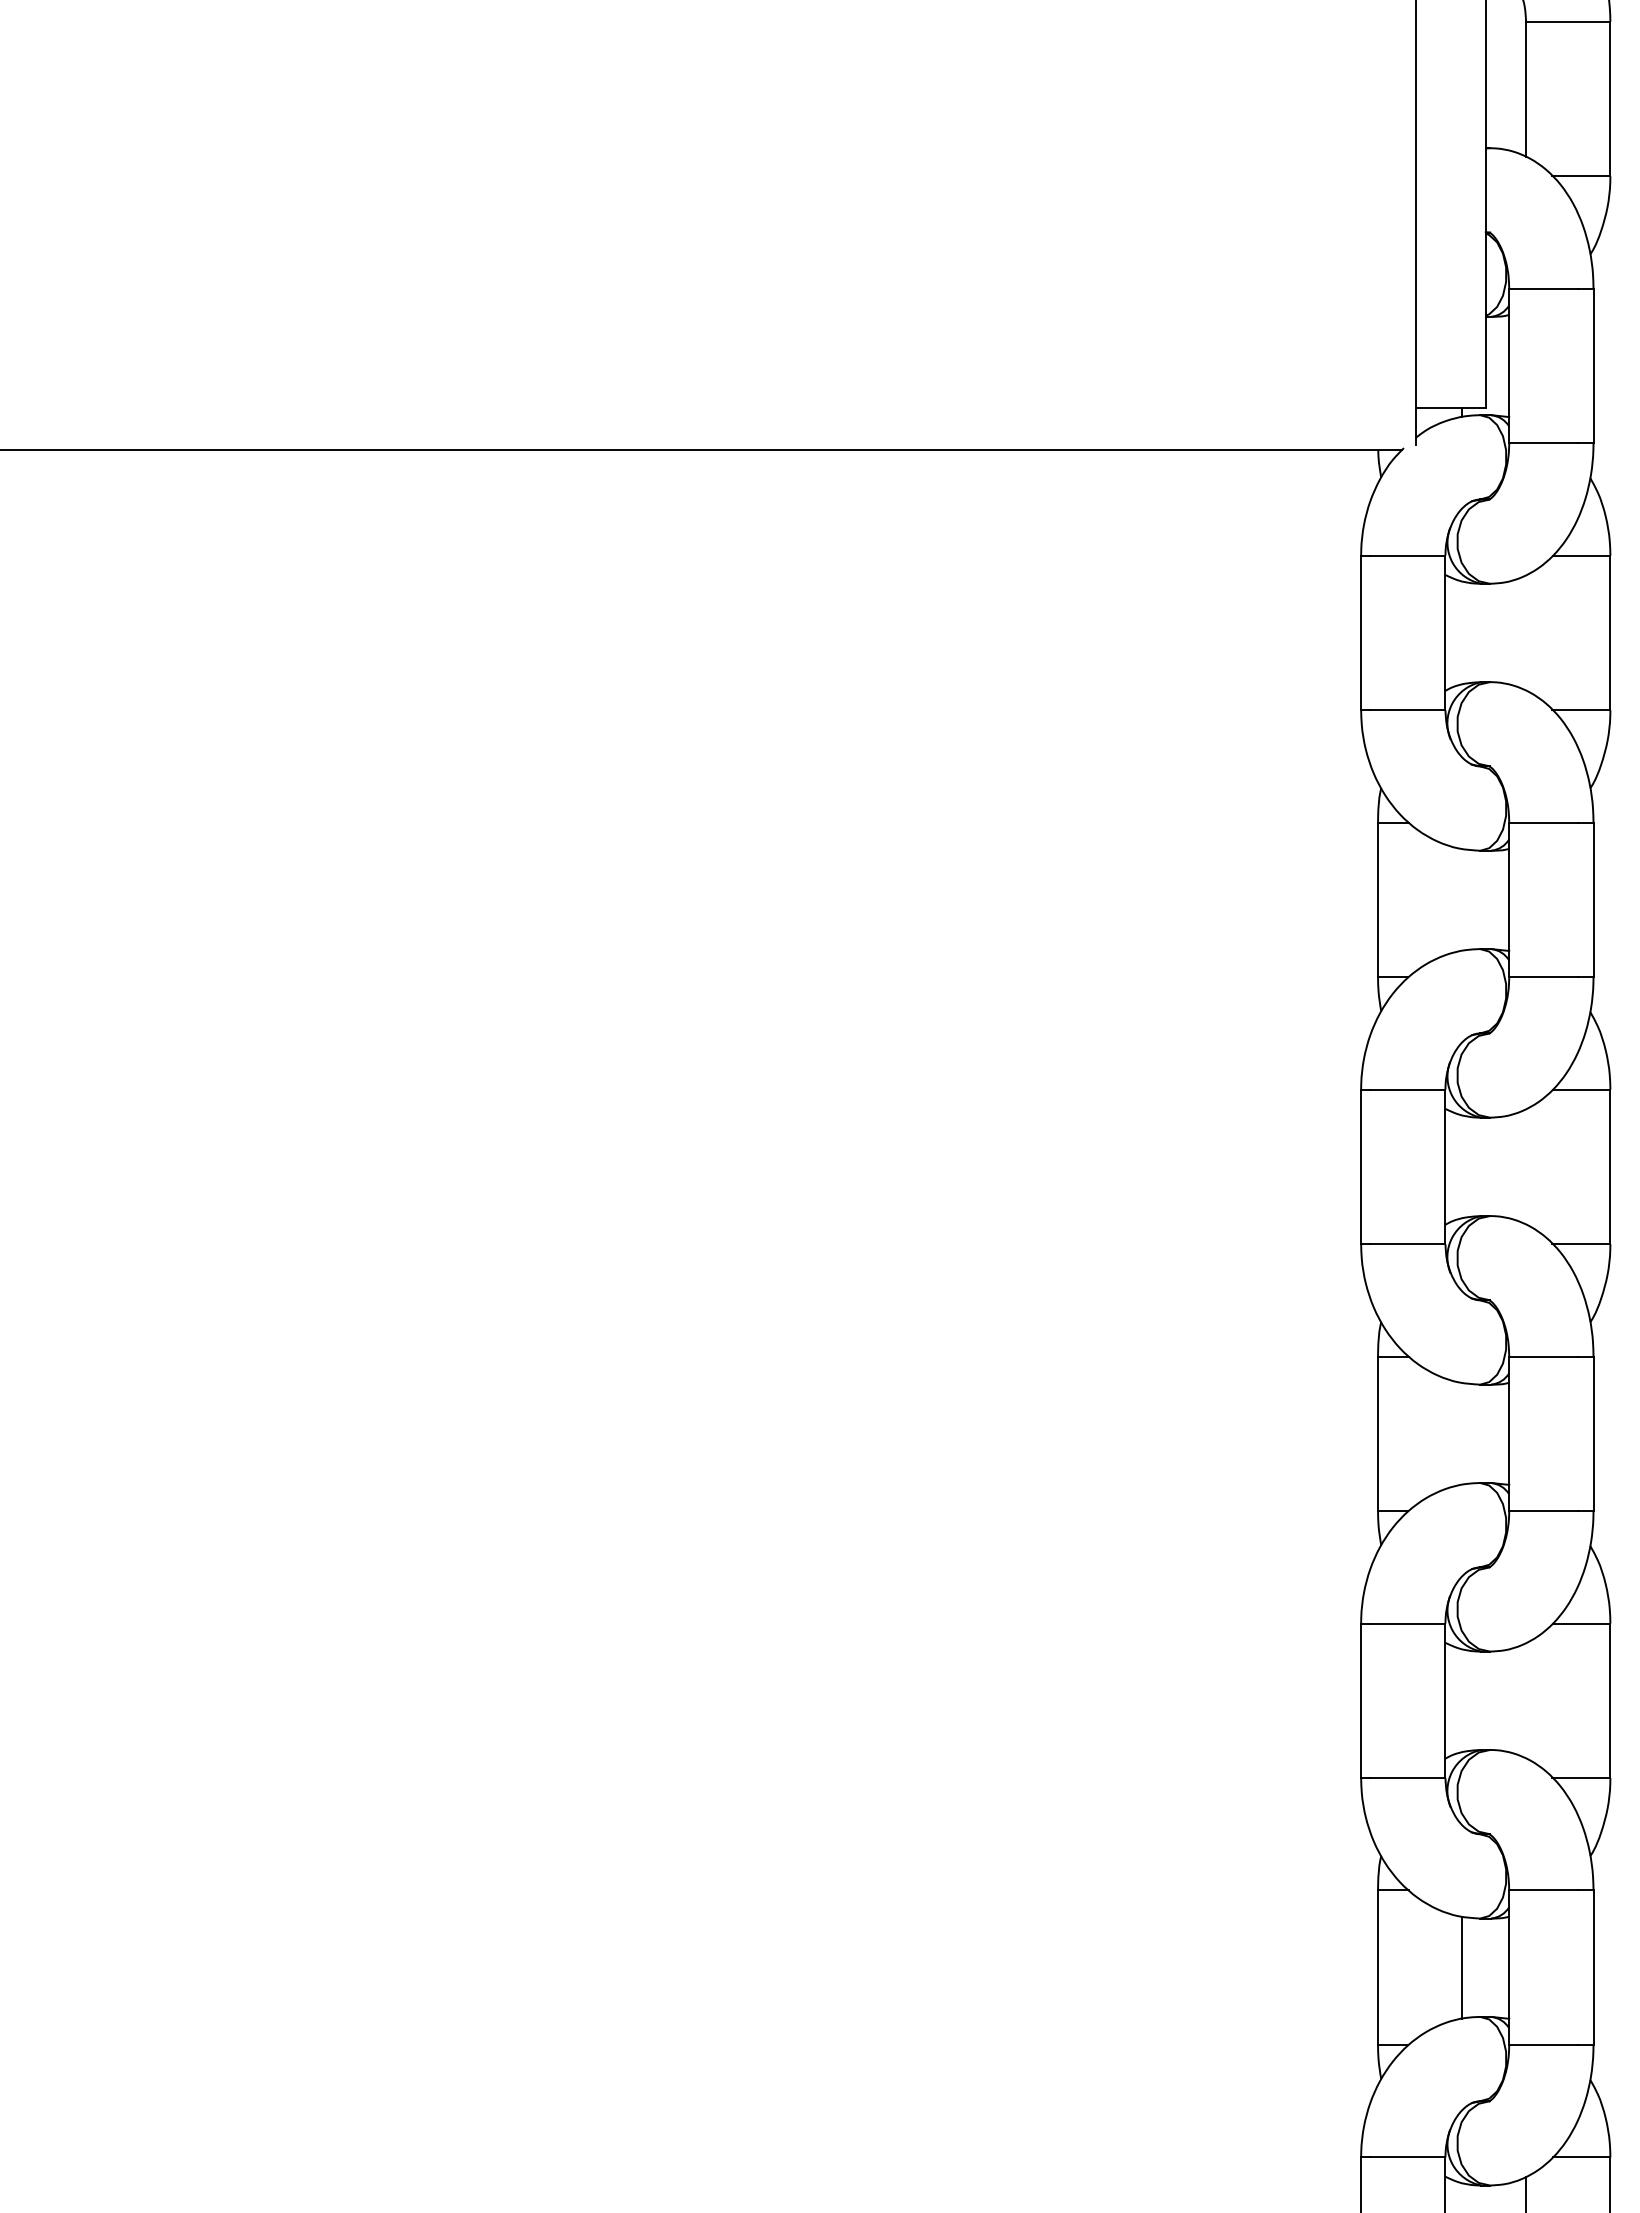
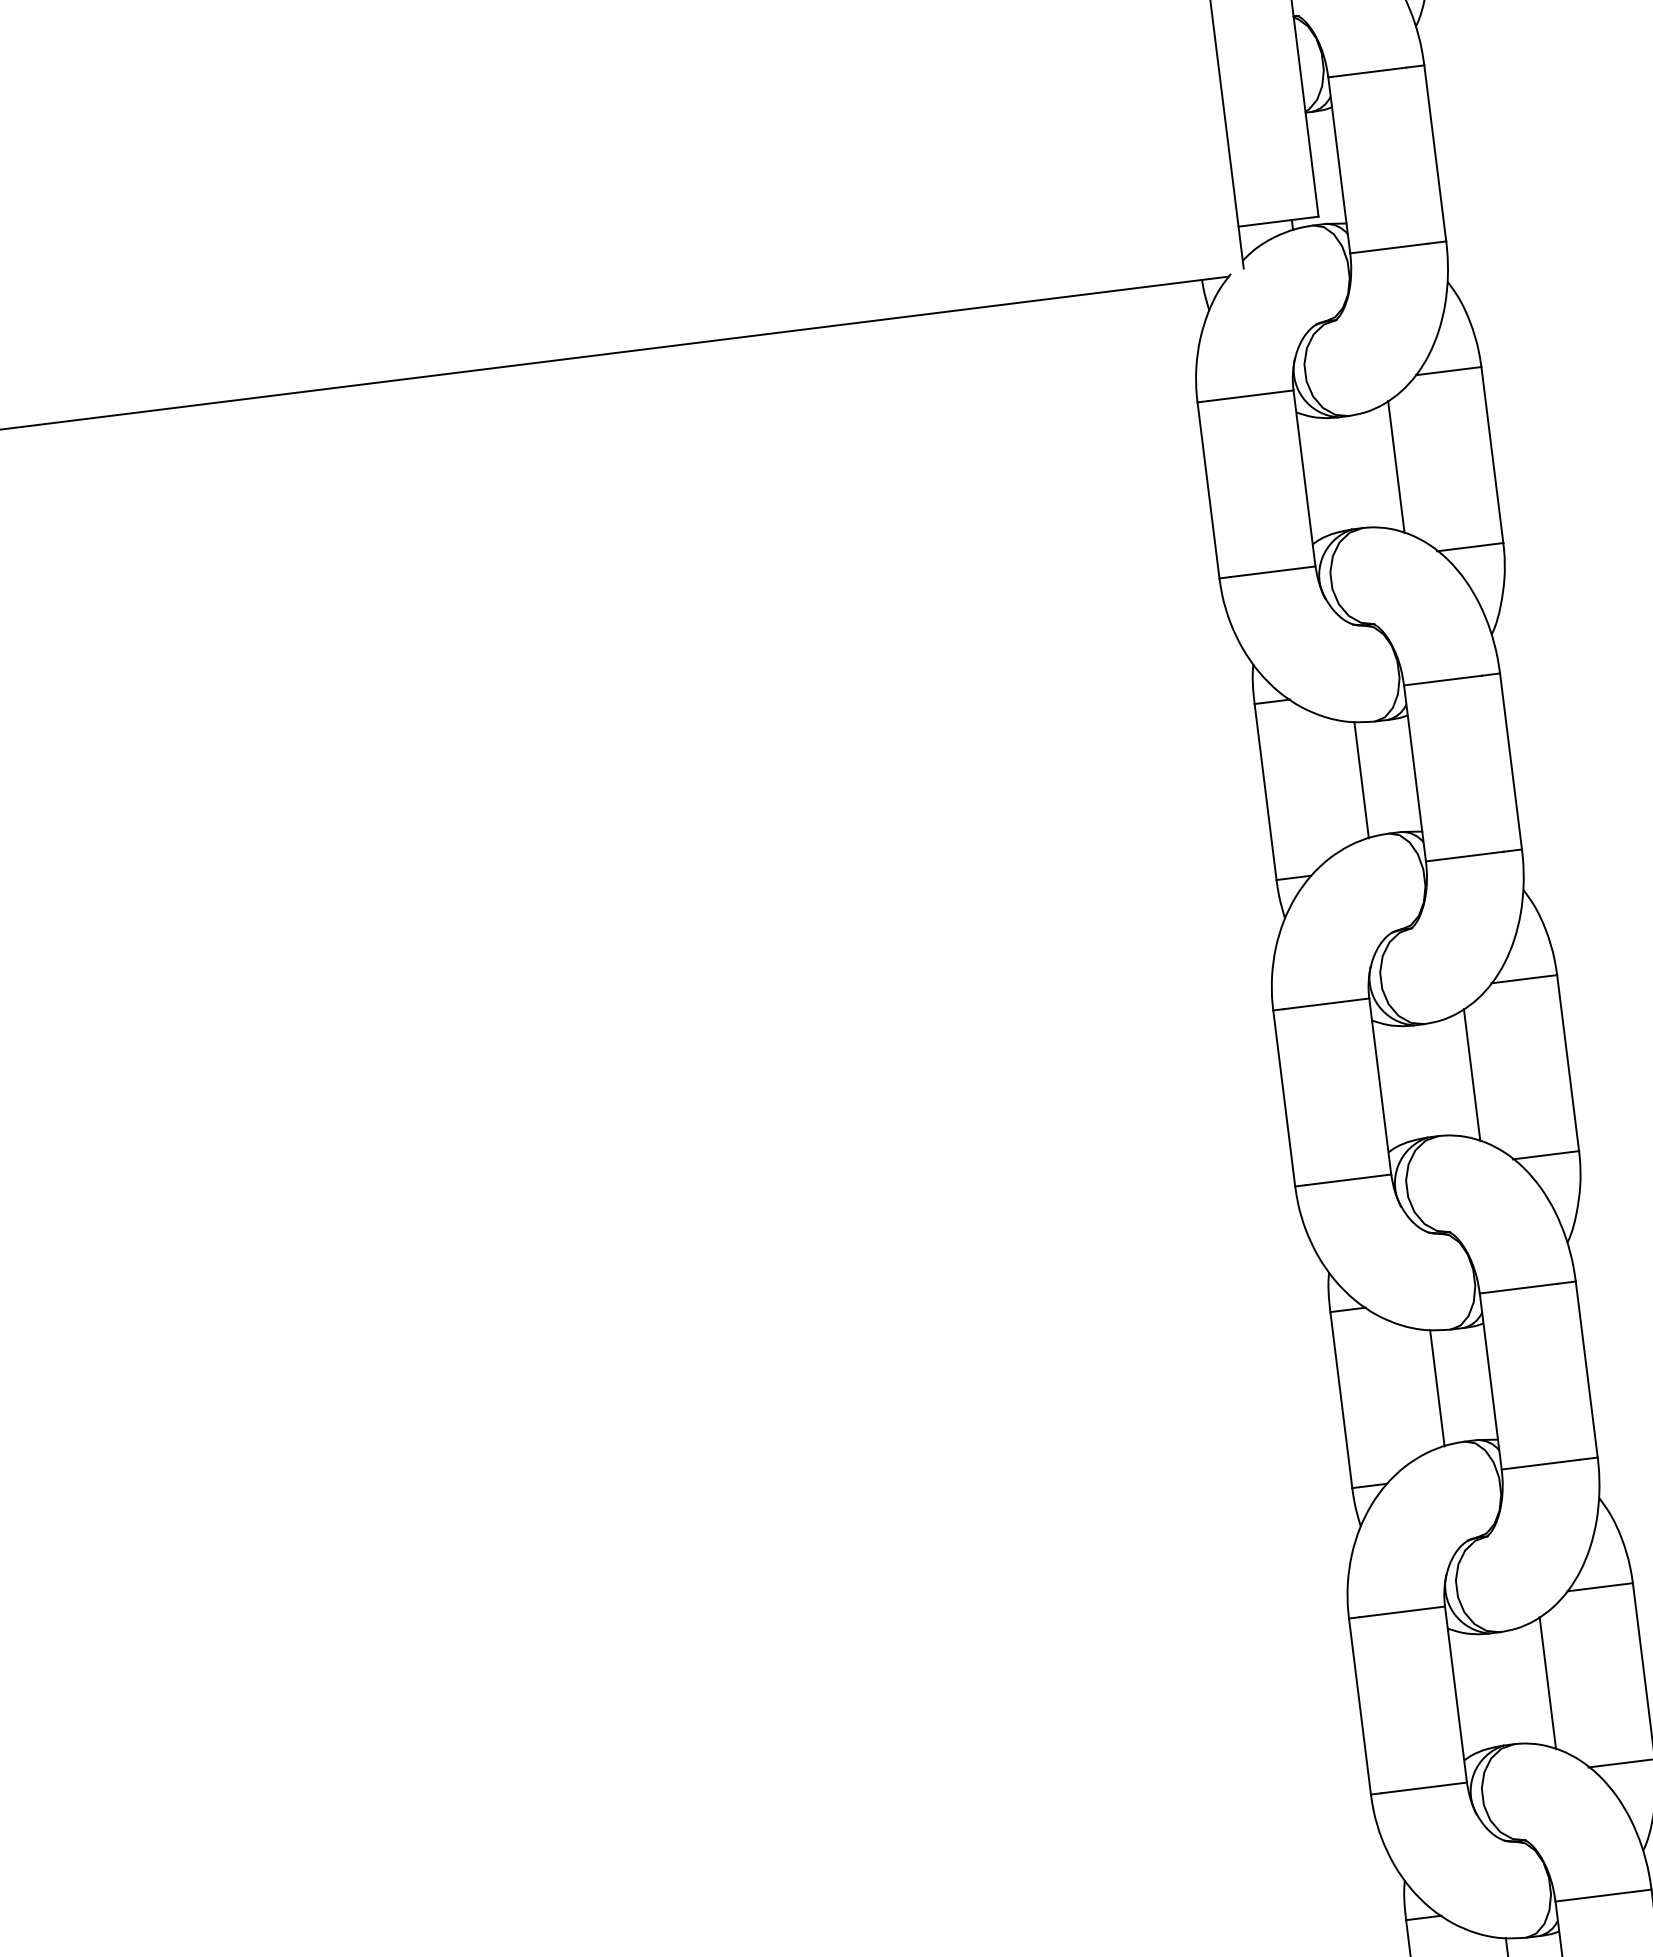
line: (1526, 632) -> (1396, 466), added
line: (1462, 899) -> (1361, 779), added
line: (1526, 1166) -> (1472, 1074), added
line: (1462, 1433) -> (1437, 1387), added
line: (1526, 1700) -> (1548, 1682), added

